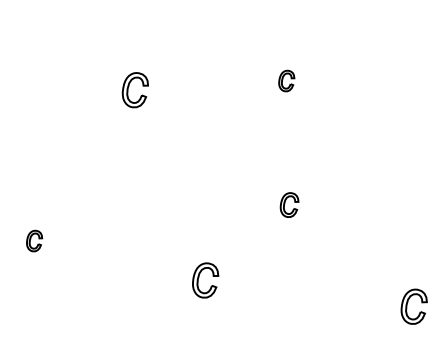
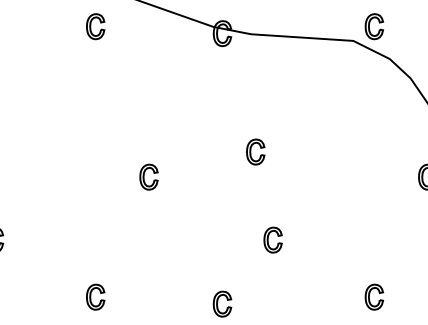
part: (286, 80) -> (255, 151), size x1.67
part: (288, 204) -> (272, 239), size x1.43
part: (34, 240) -> (95, 296), size x1.67

